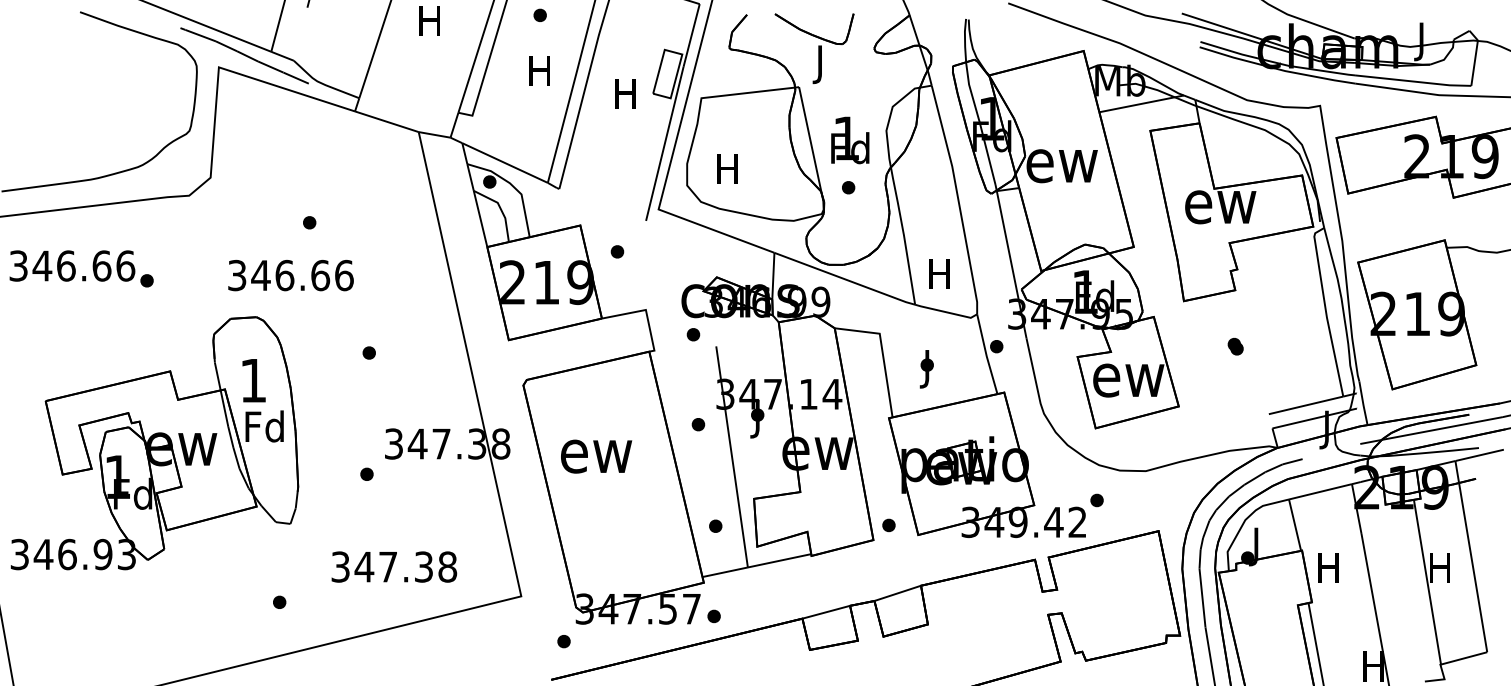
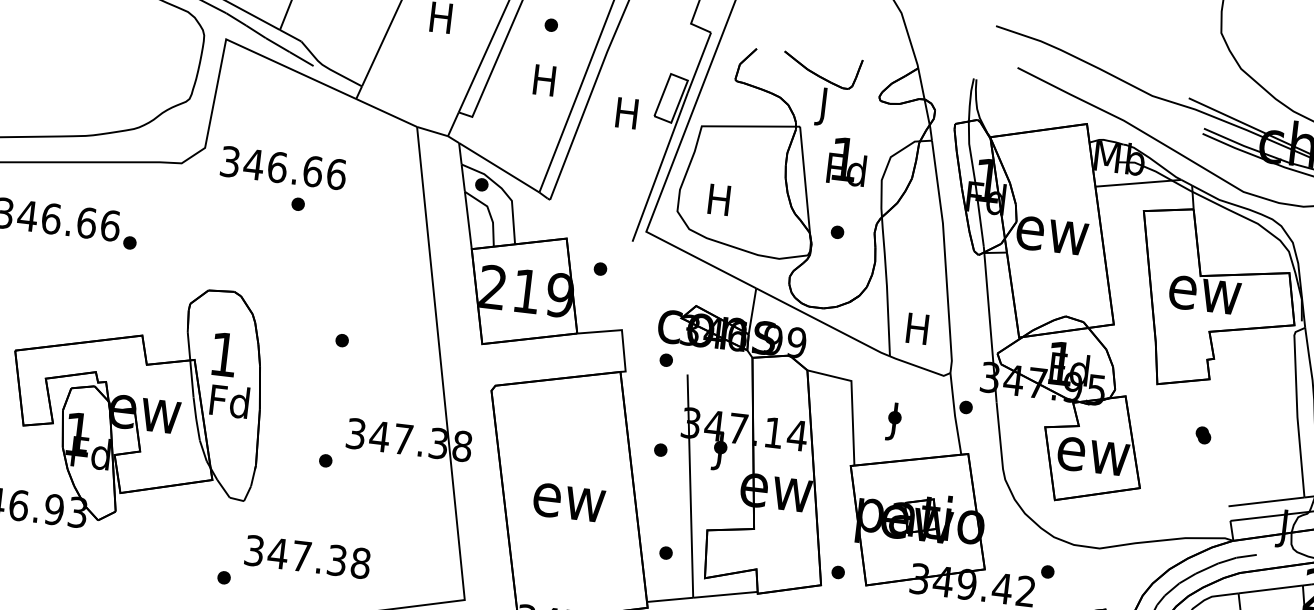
text: (850, 140) -> (847, 161), moved
text: (290, 275) -> (283, 168), moved
text: (596, 456) -> (569, 502), moved
text: (394, 566) -> (307, 556), moved

